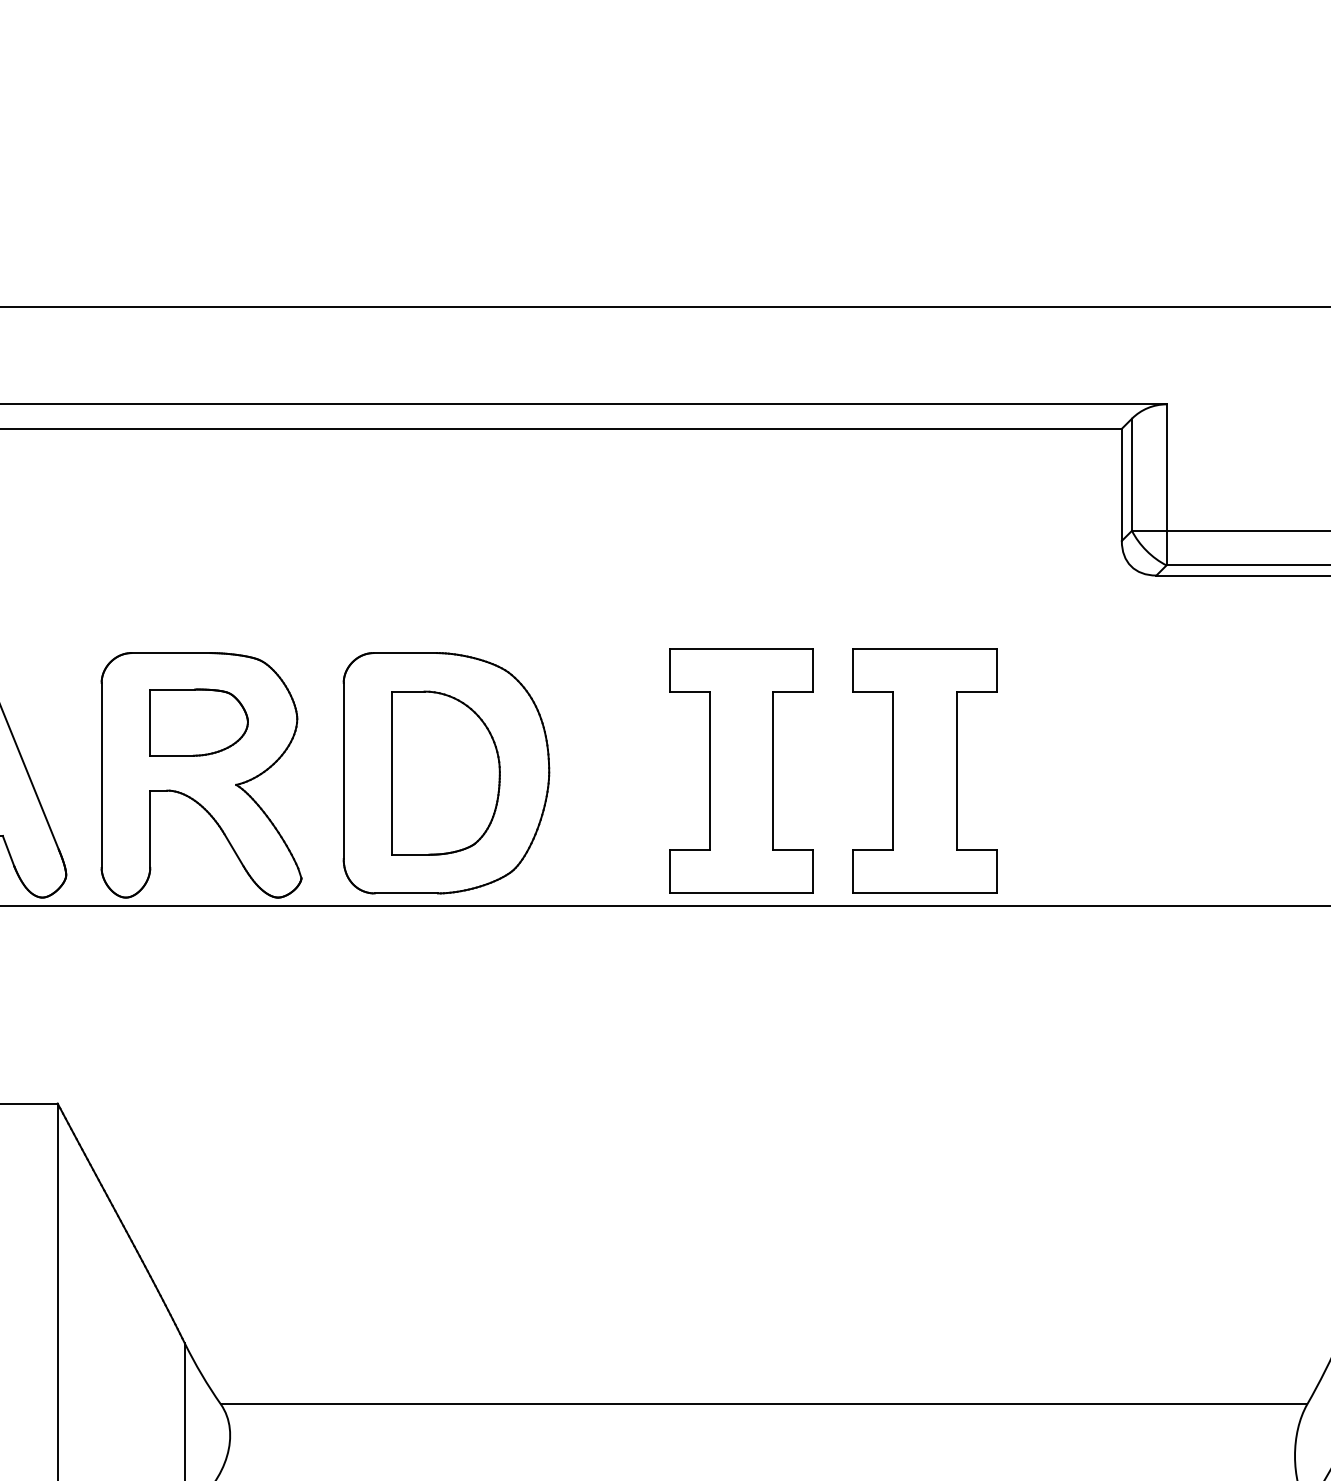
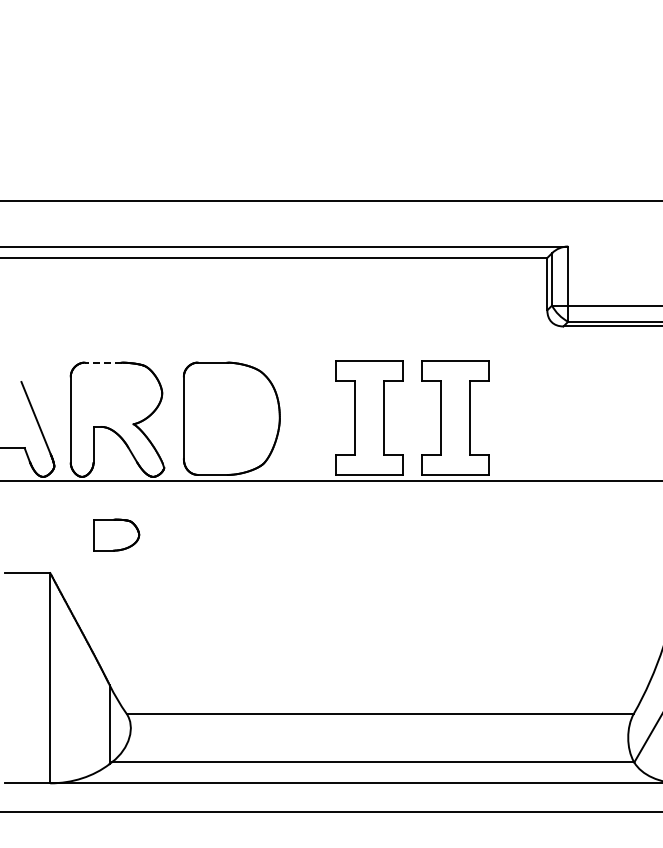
line: (169, 652) -> (102, 362), solid -> dashed
part: (199, 721) -> (116, 534), moved
part: (445, 772) -> (231, 418), removed

